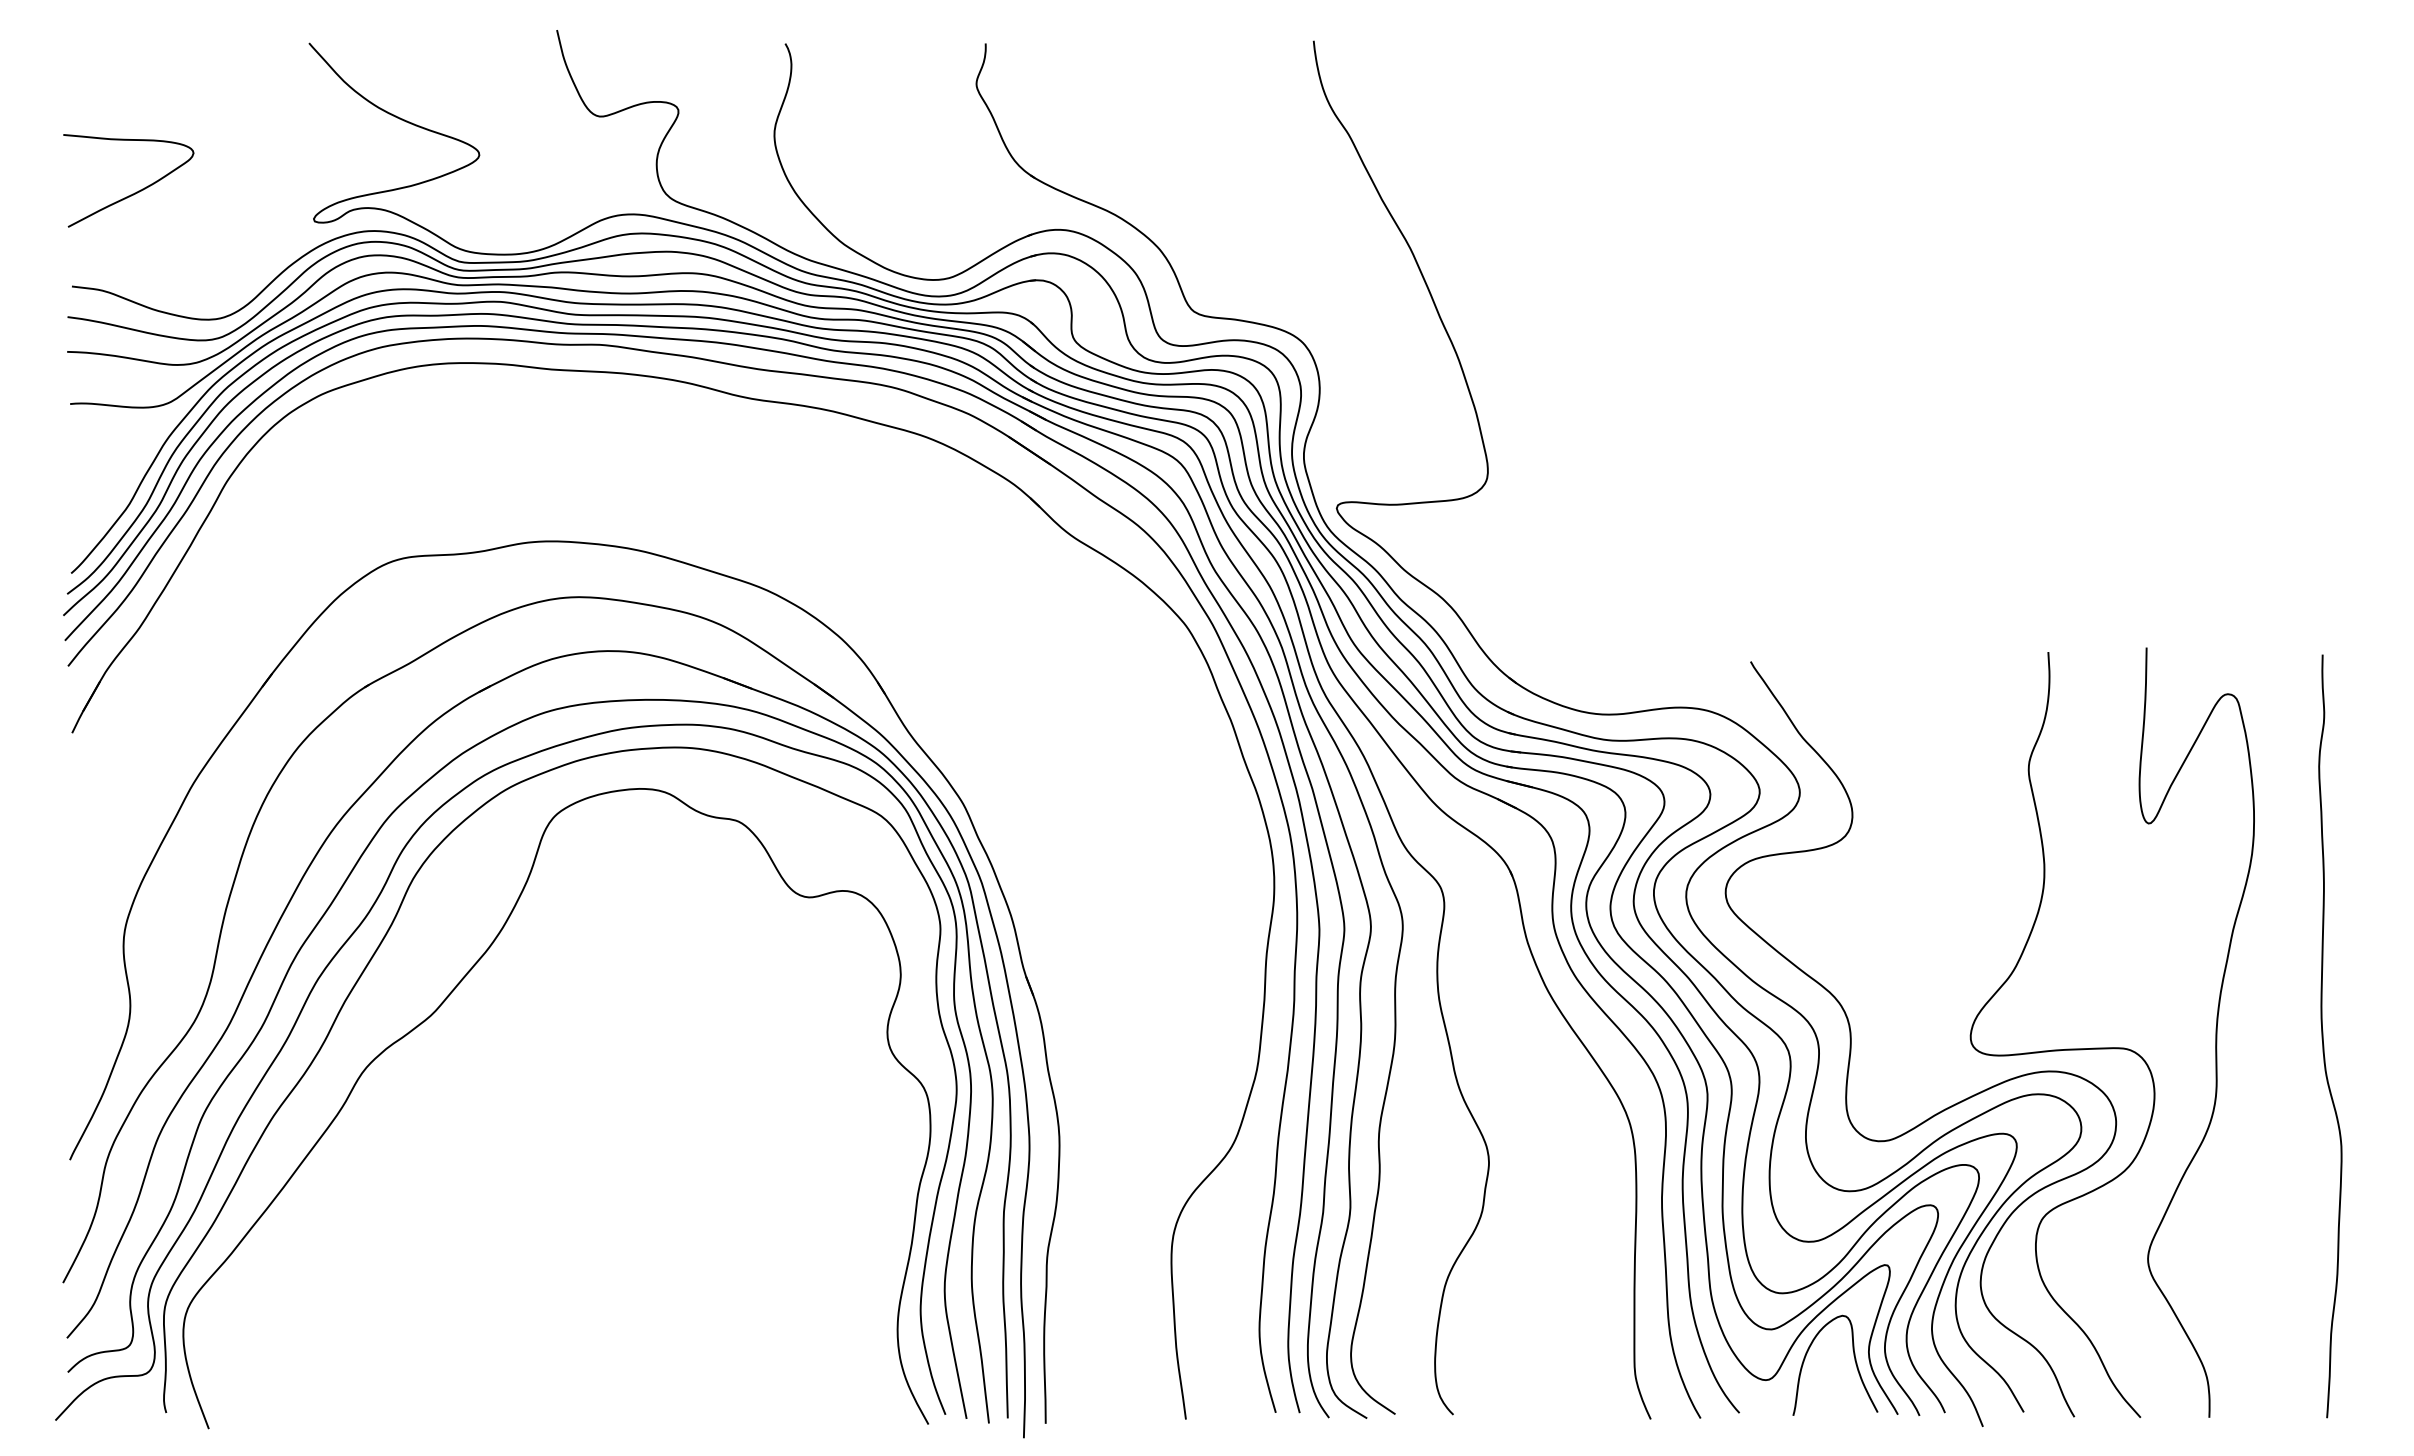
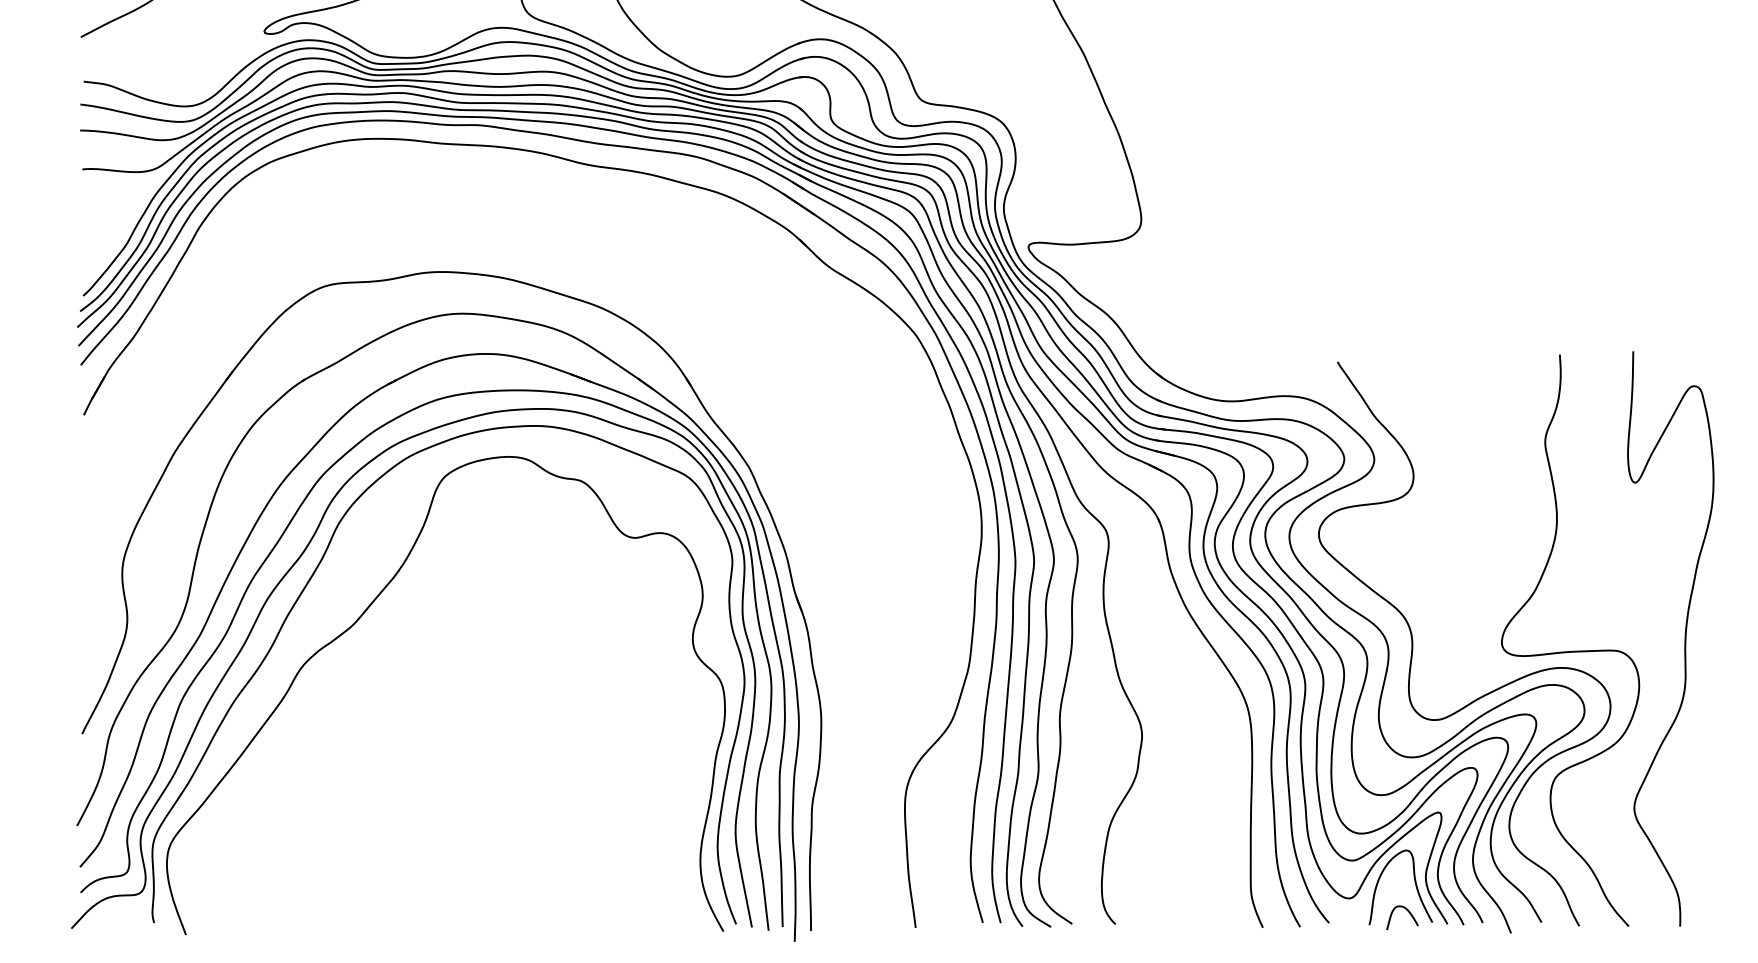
curve: (1844, 1397) -> (1407, 911), added

